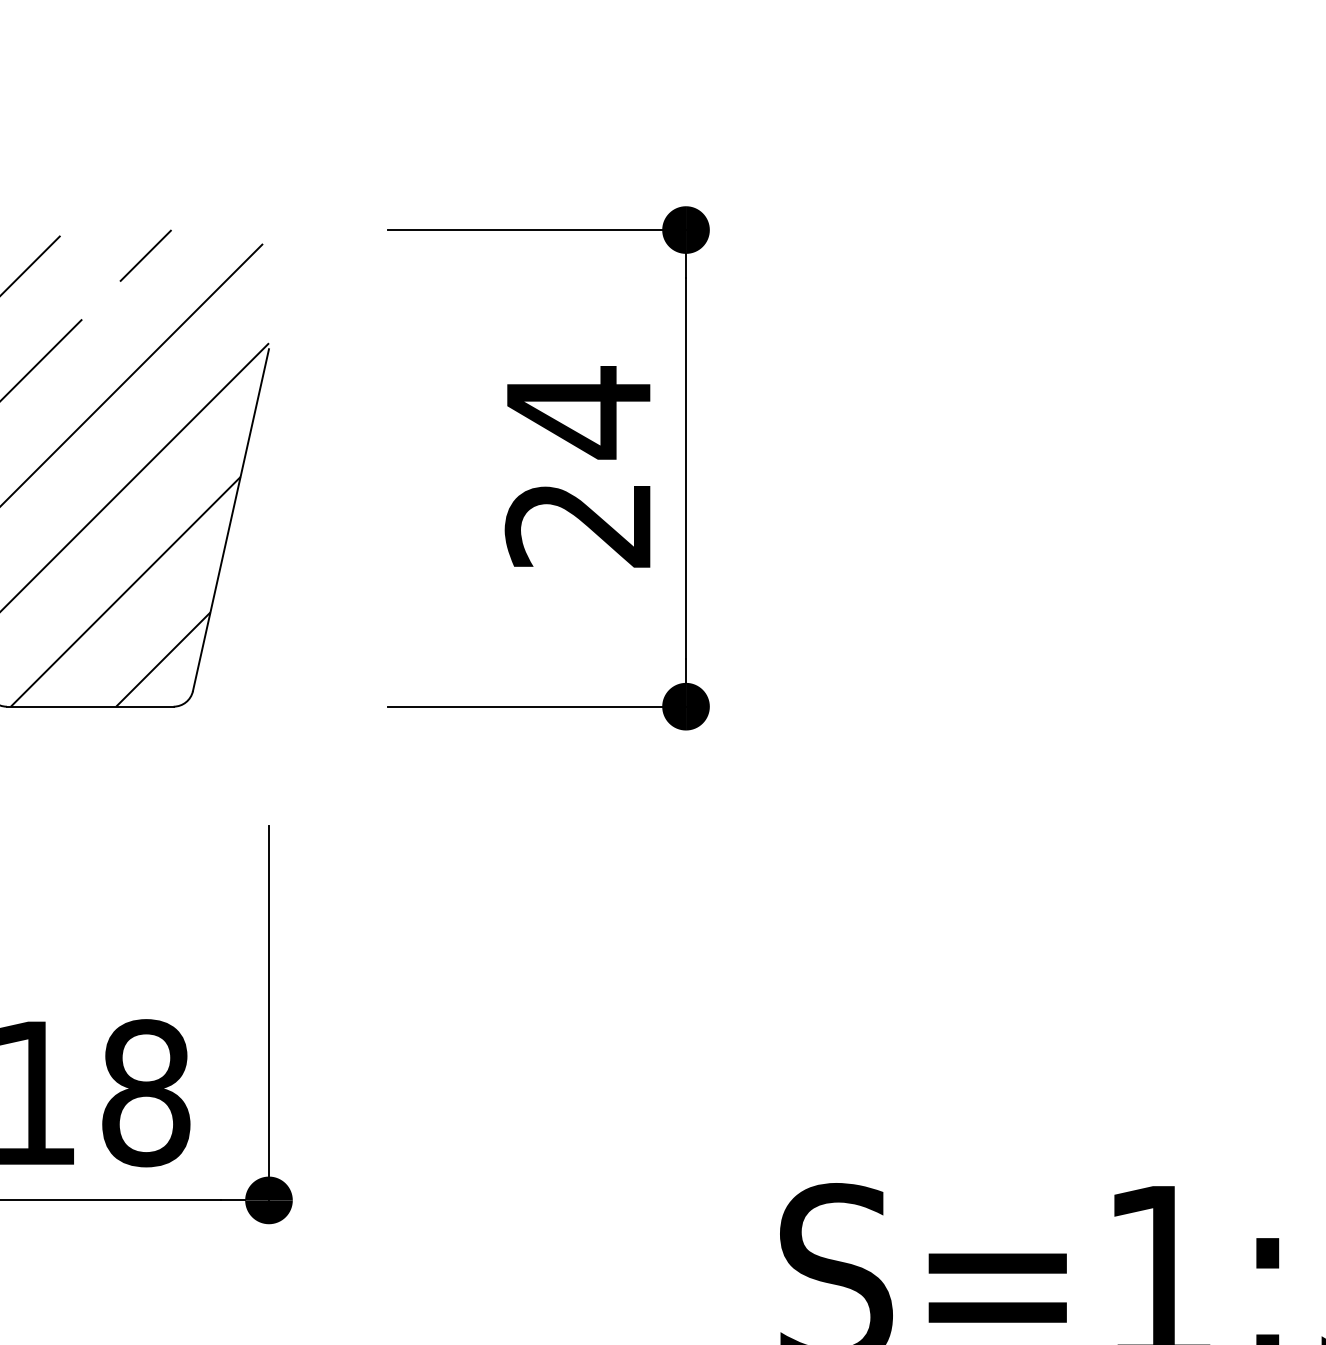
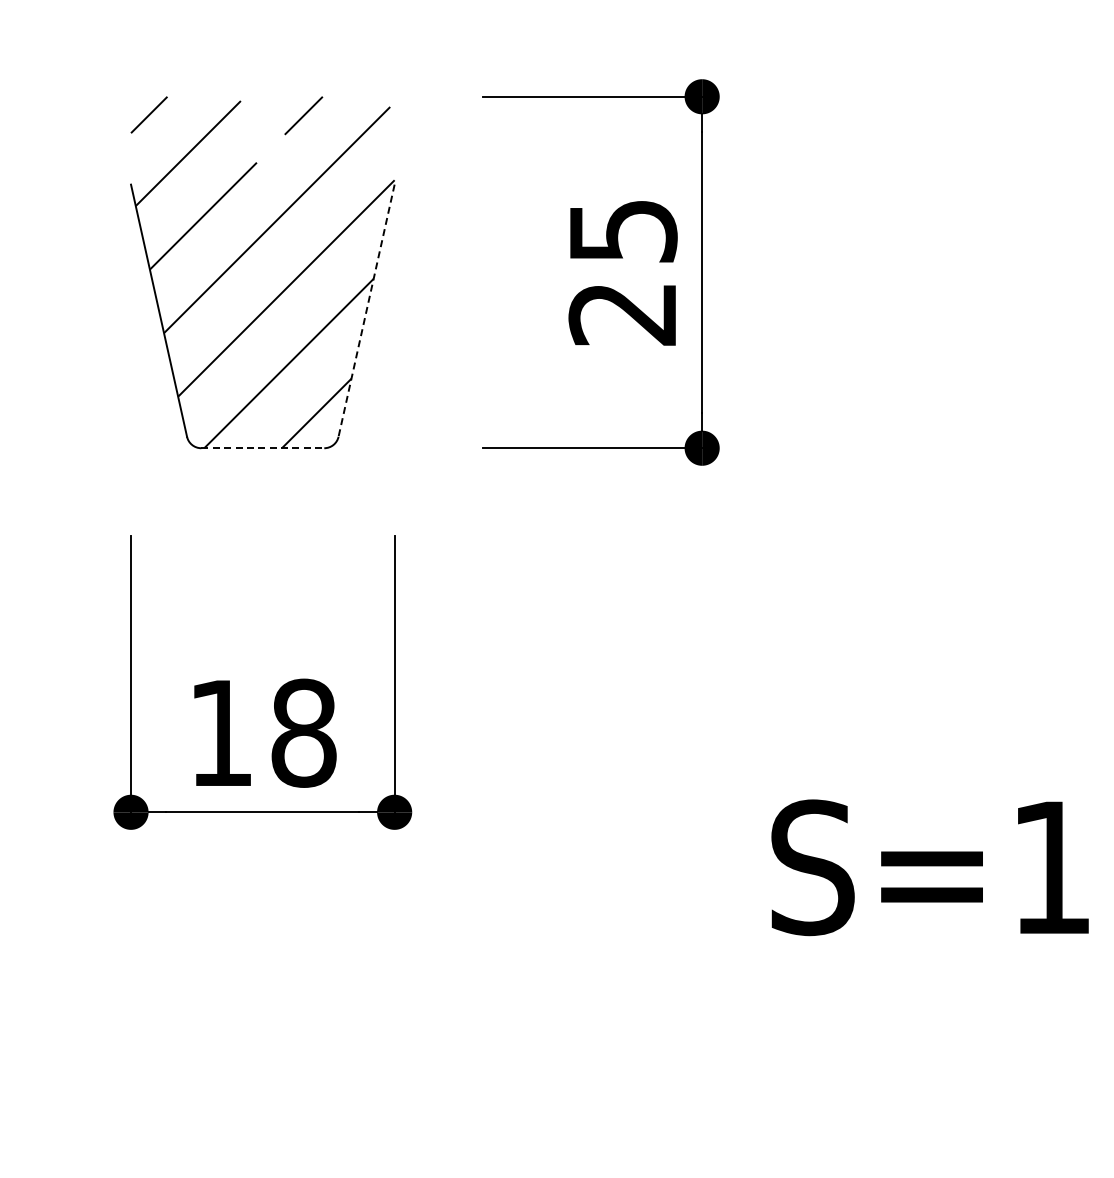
text: (579, 412) -> (623, 231), 24 -> 25
line: (230, 521) -> (366, 311), solid -> dashed
line: (91, 707) -> (263, 448), solid -> dashed

